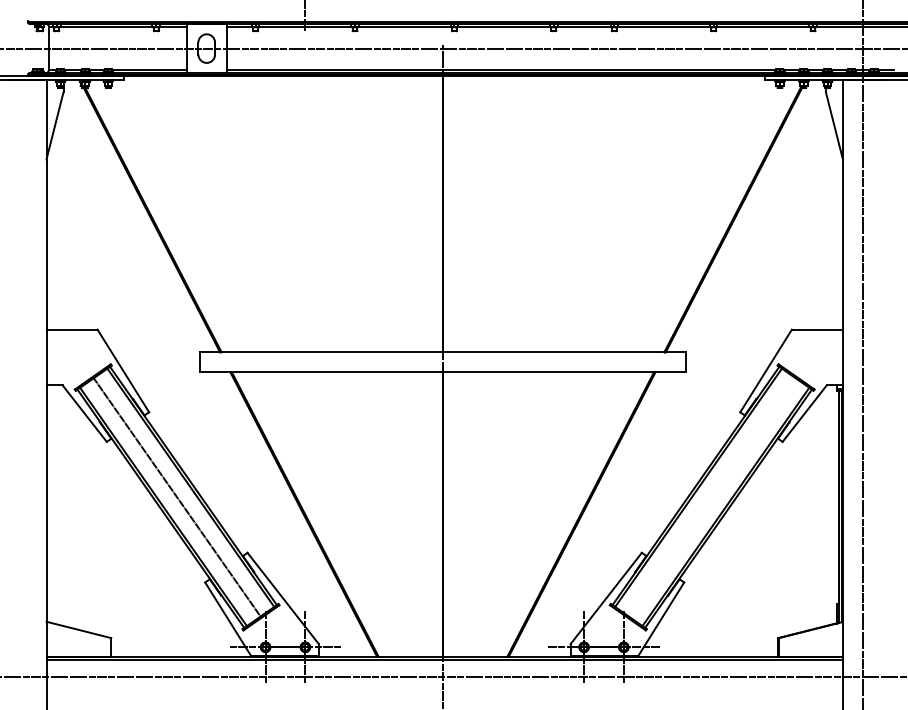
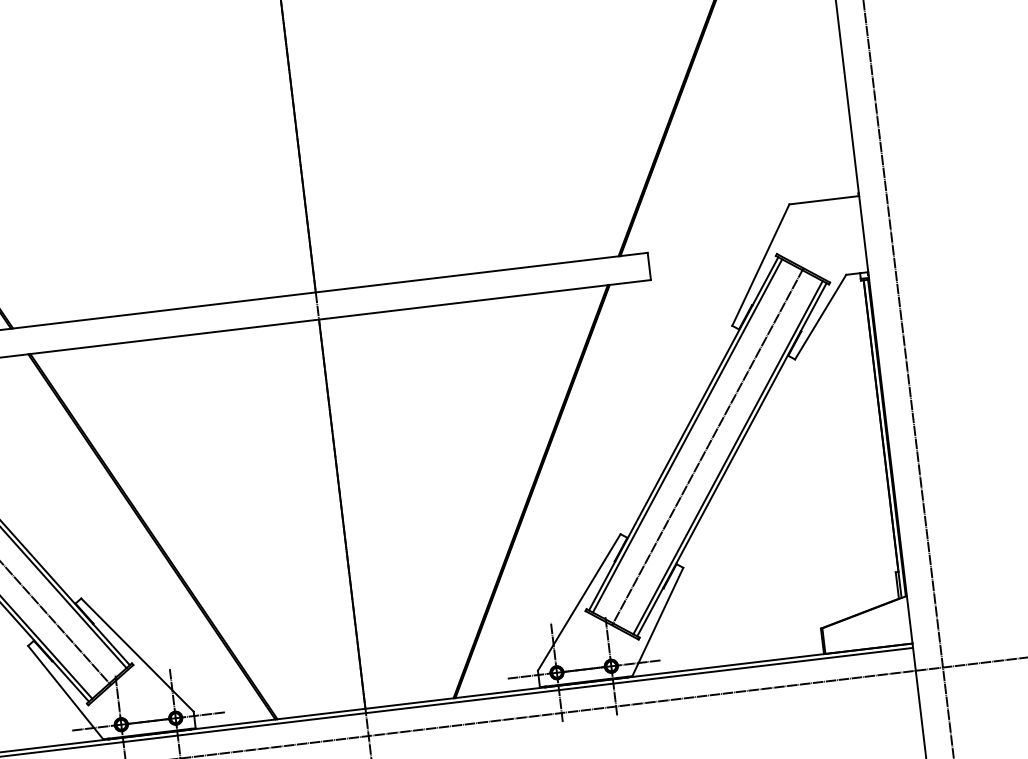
line: (711, 496) -> (706, 445), added

